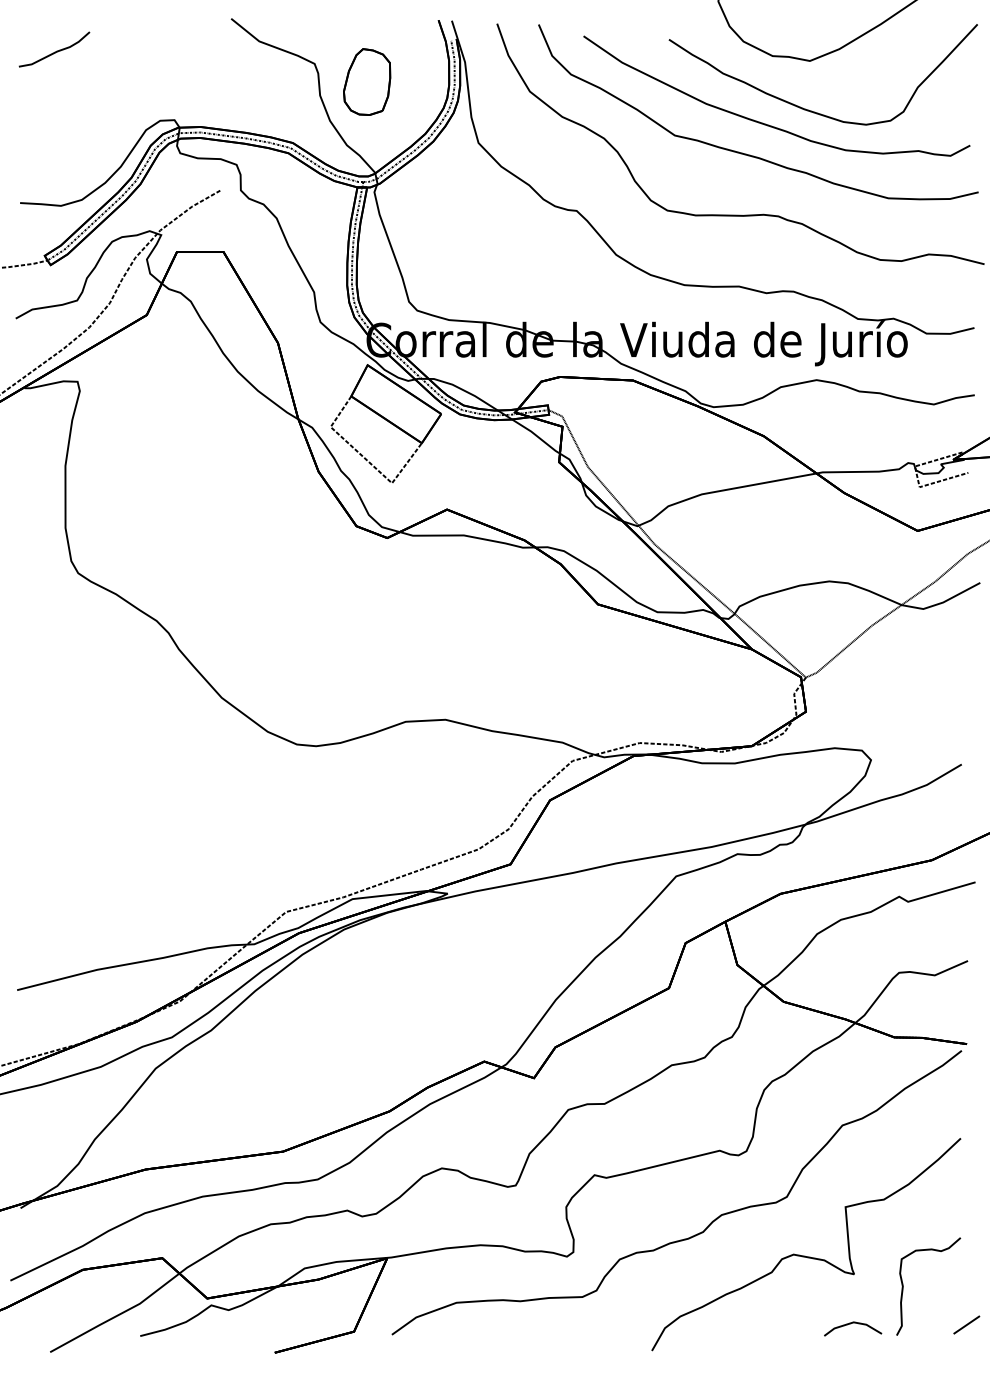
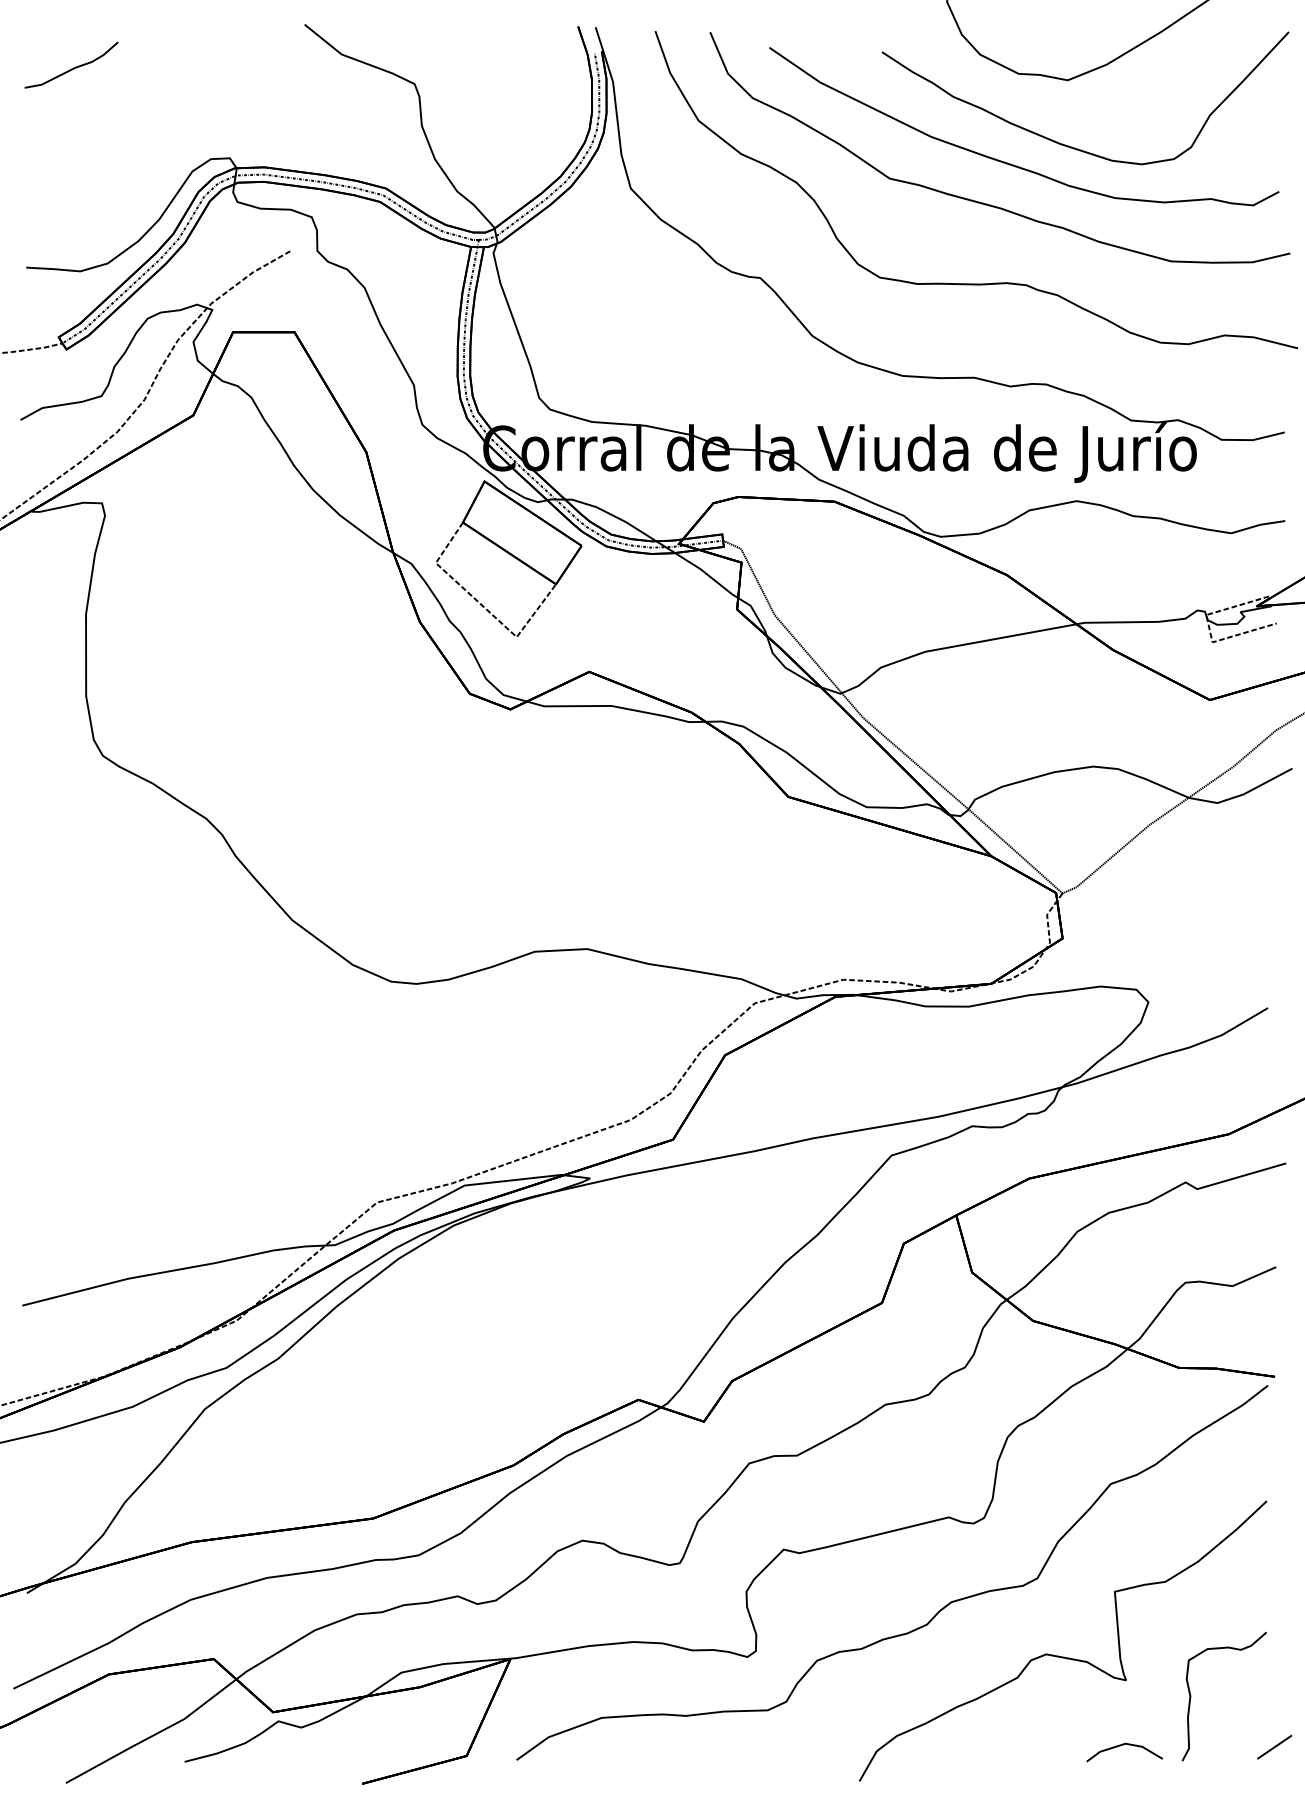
part: (366, 81) -> (483, 107), removed

